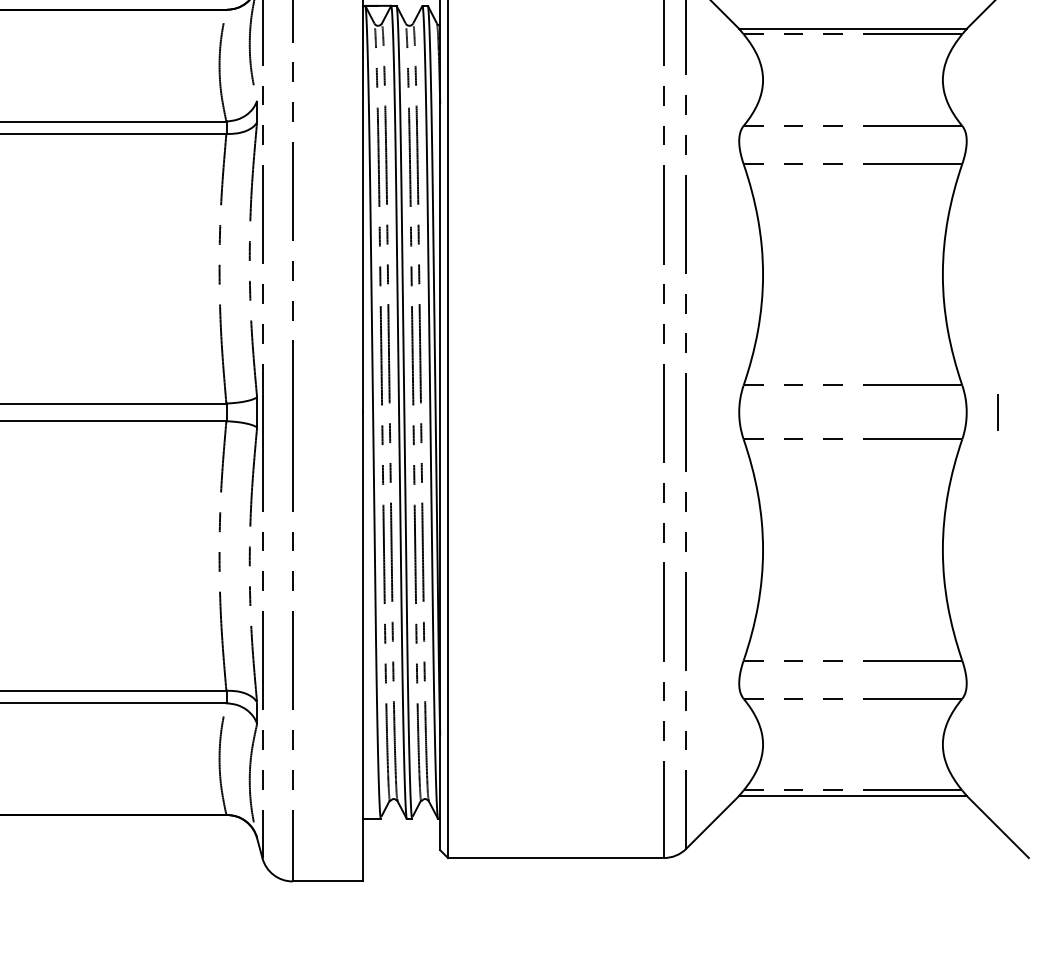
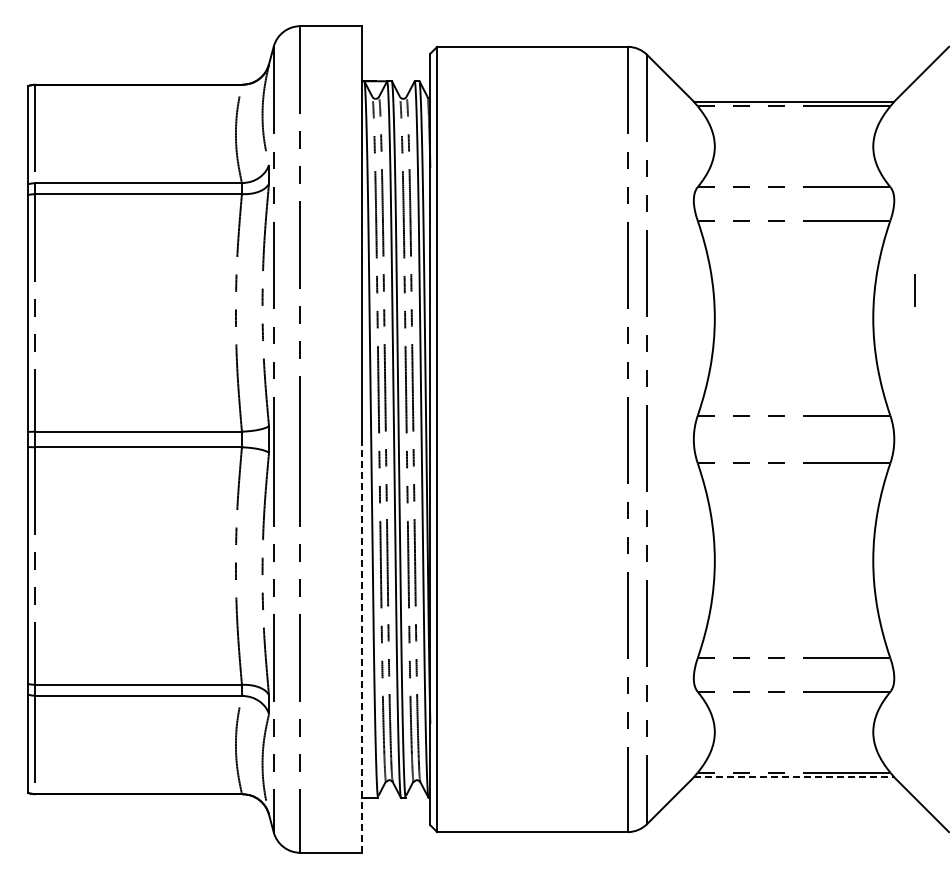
line: (997, 412) -> (914, 290), moved
line: (362, 647) -> (361, 646), solid -> dashed
line: (853, 795) -> (794, 777), solid -> dashed

